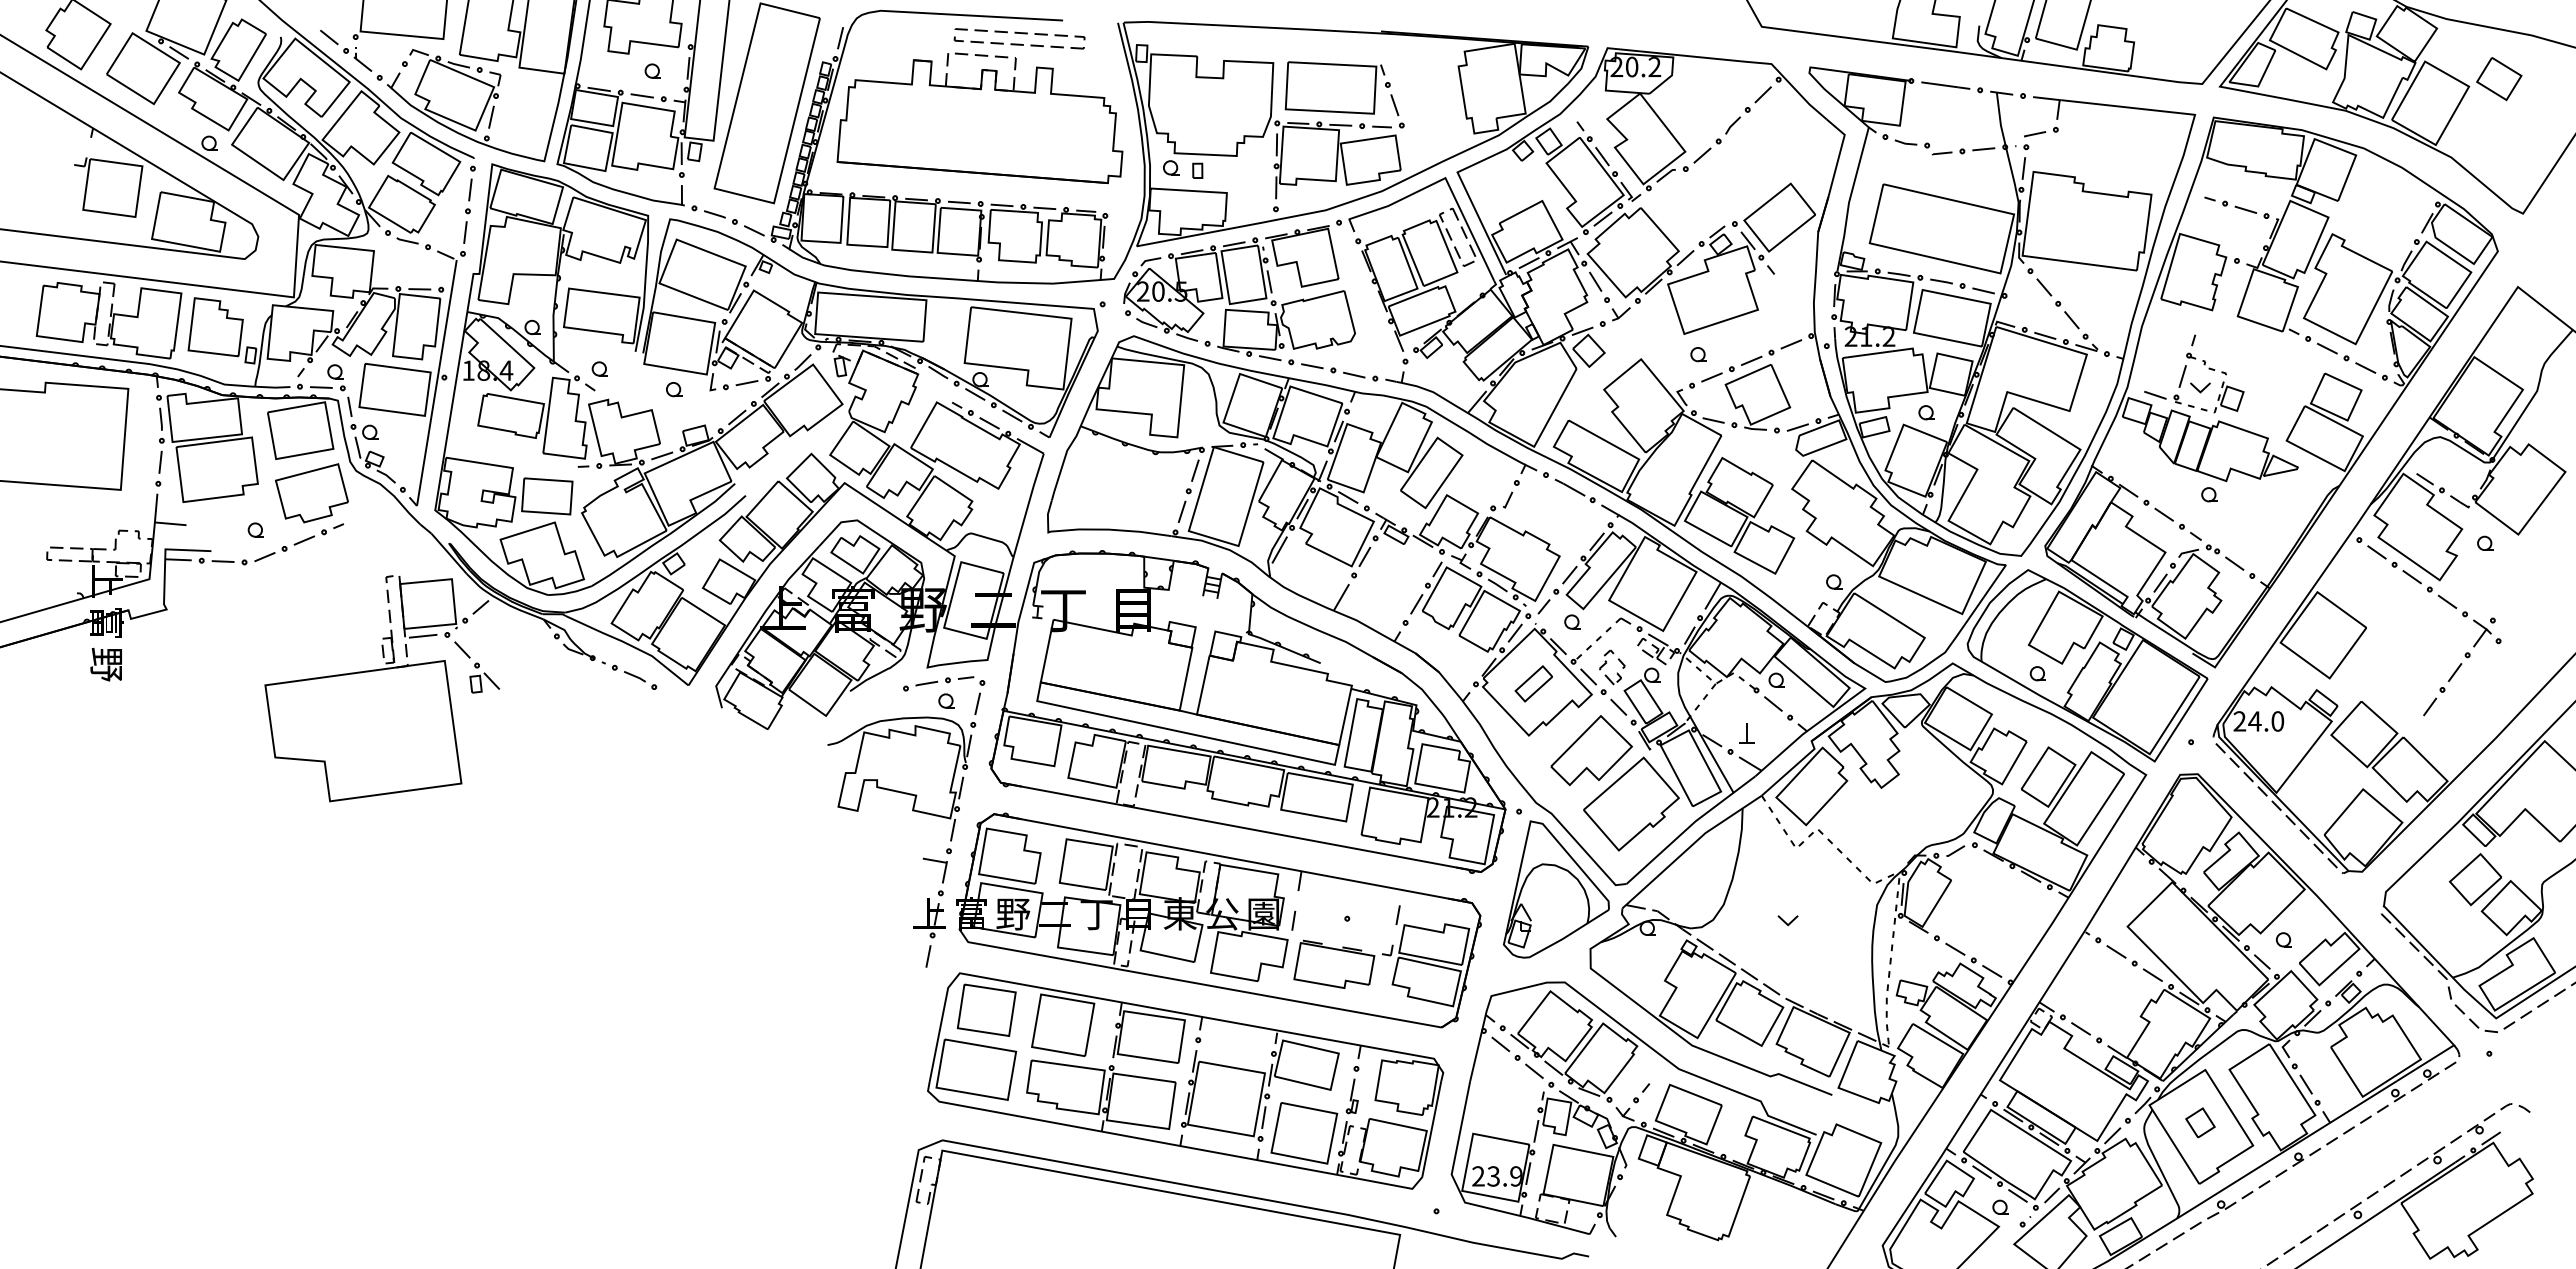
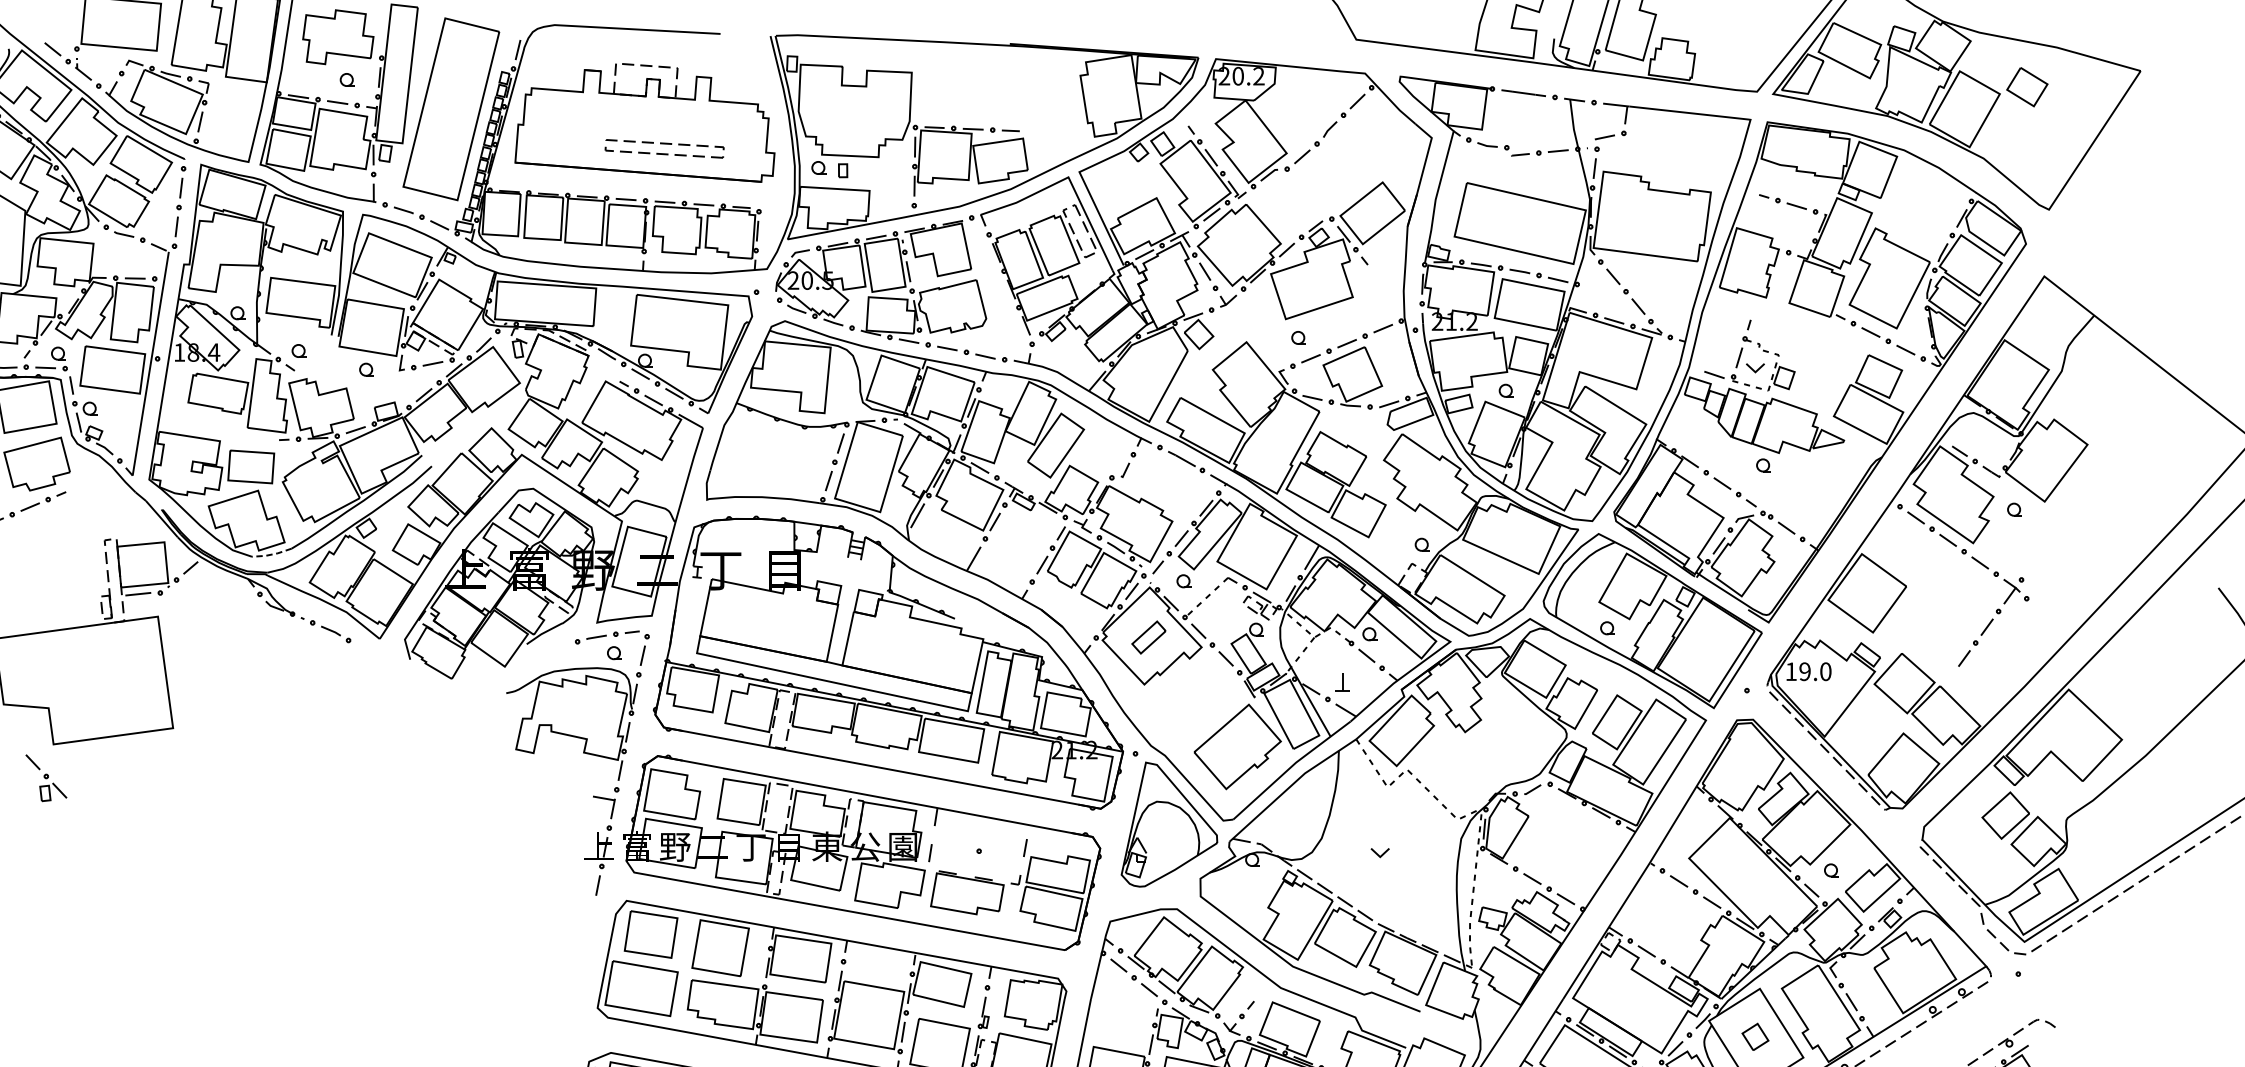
part: (1019, 38) -> (664, 148), moved
part: (1344, 94) -> (976, 101), removed
line: (569, 592) -> (271, 554), solid -> dashed
part: (477, 667) -> (46, 778), moved
part: (1616, 672) -> (1224, 627), removed
text: (2247, 721) -> (1798, 671), 24.0 -> 19.0
part: (1591, 750) -> (1201, 698), removed

